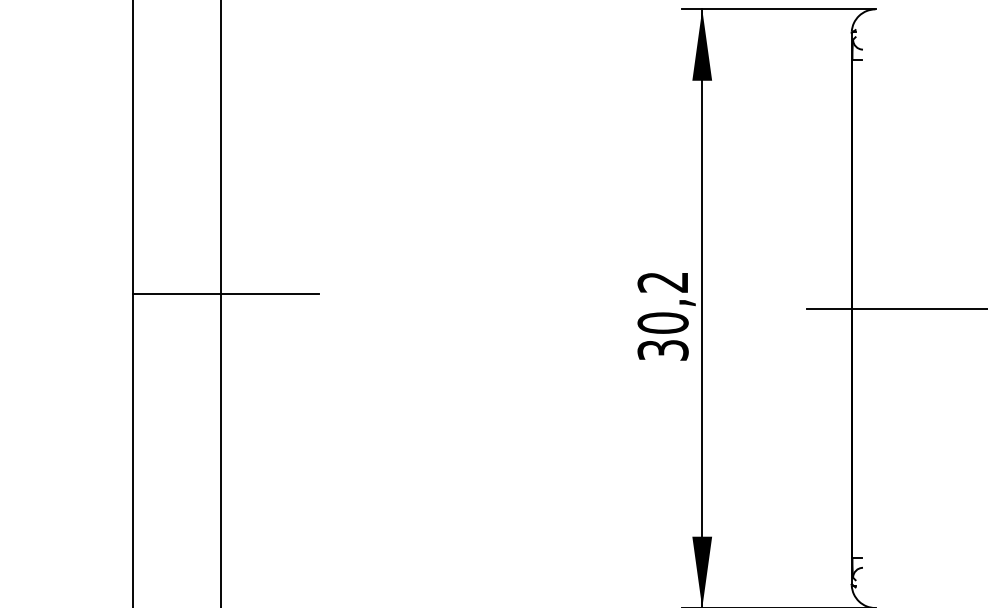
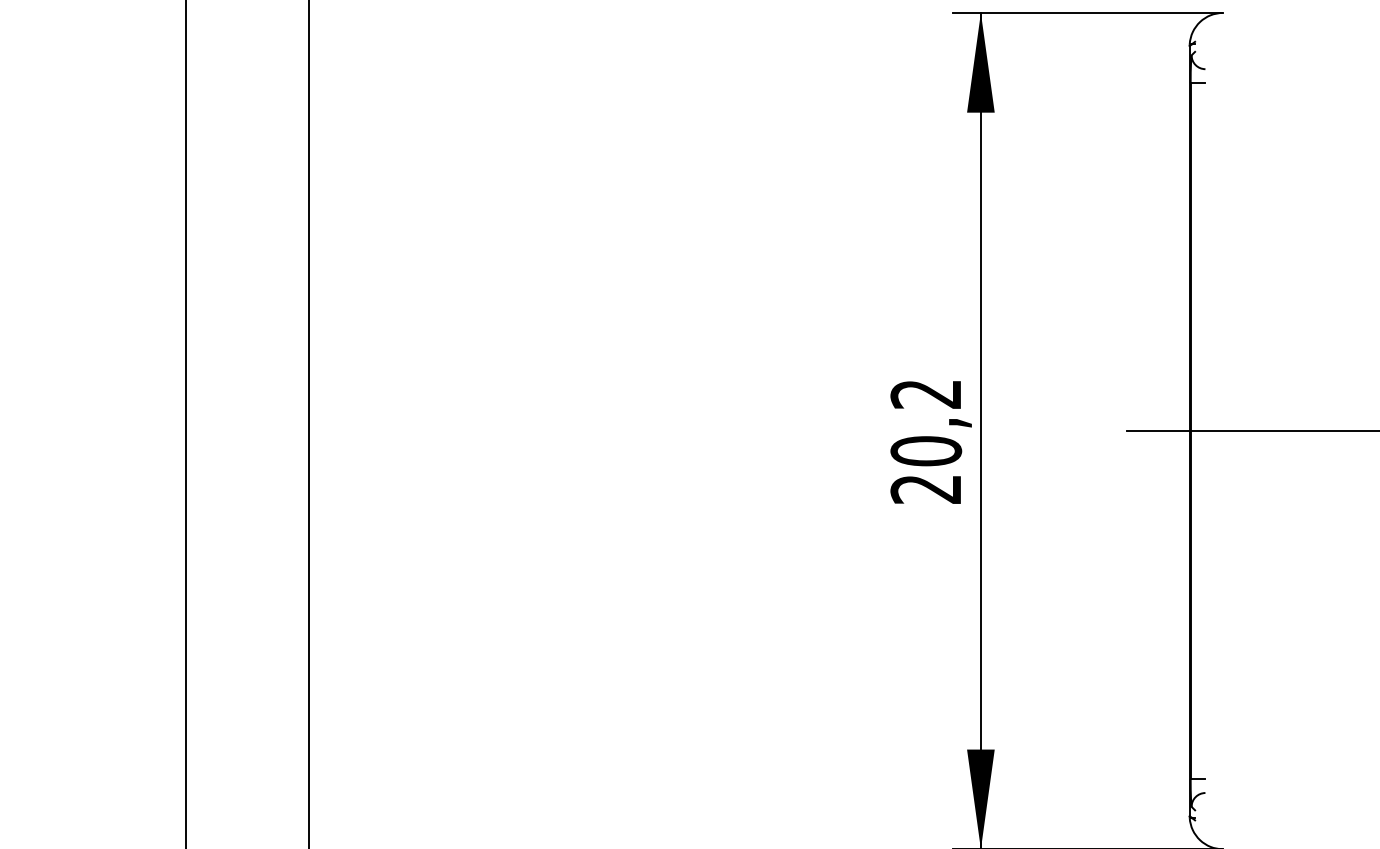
line: (225, 293) -> (315, 410), removed
text: (663, 350) -> (926, 489), 30,2 -> 20,2

